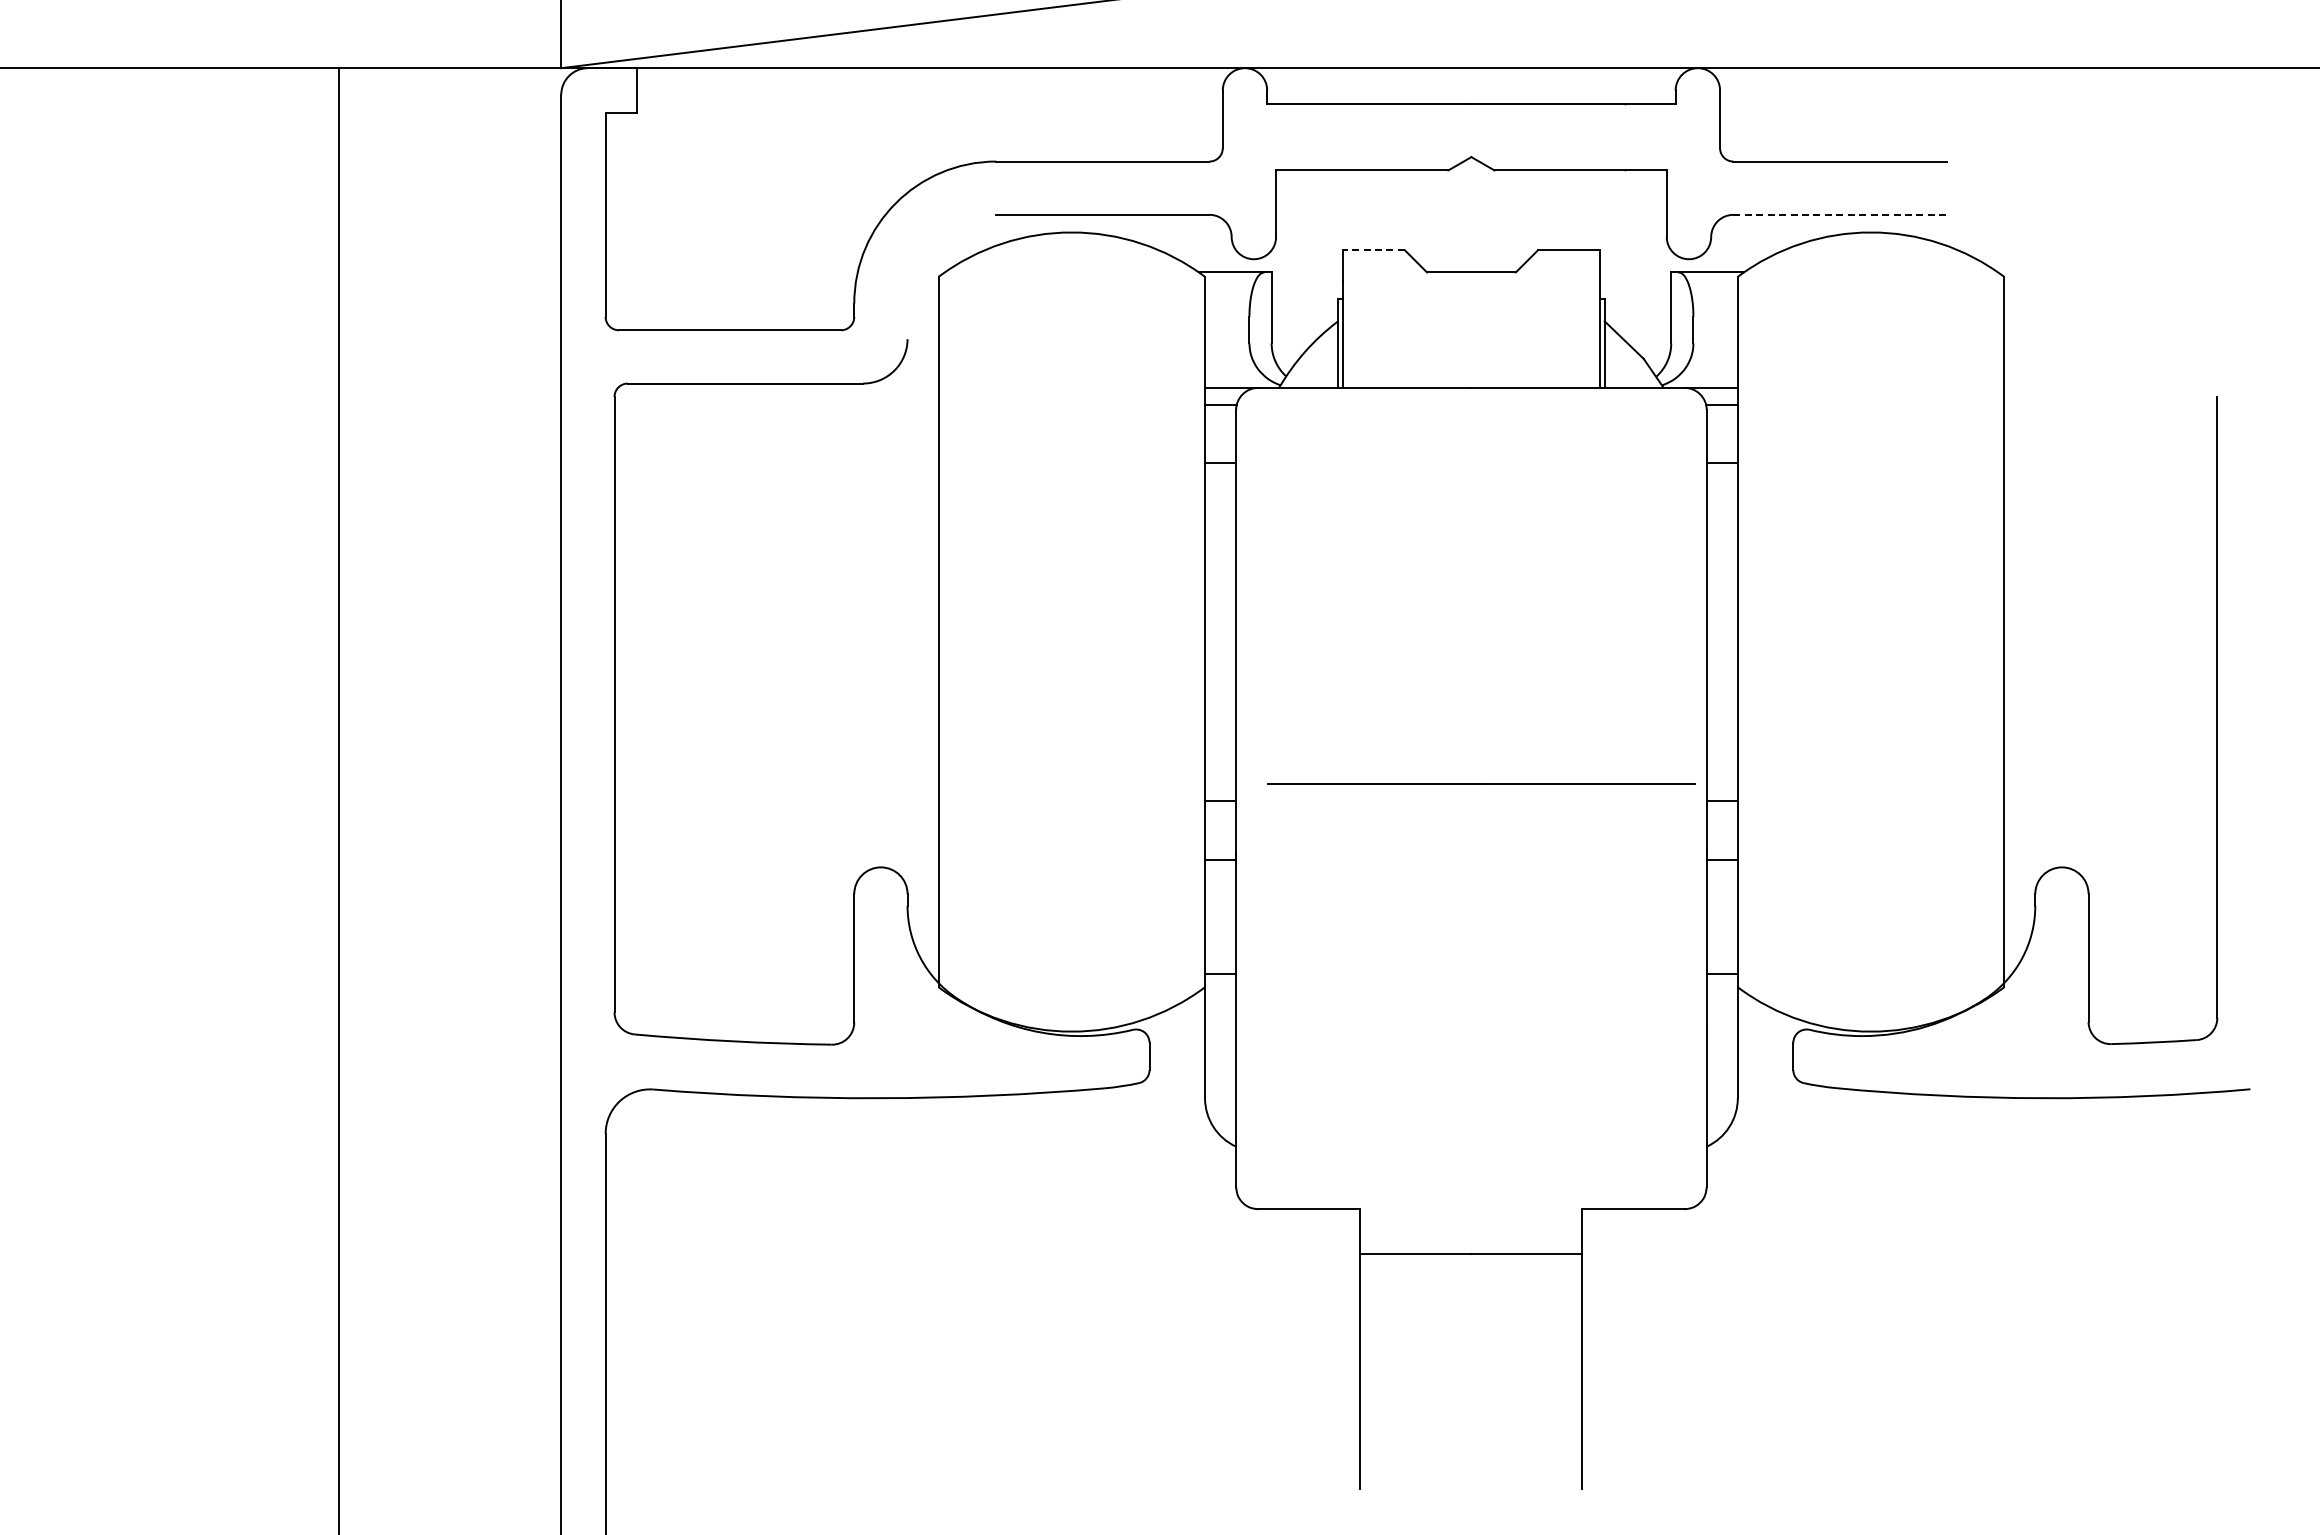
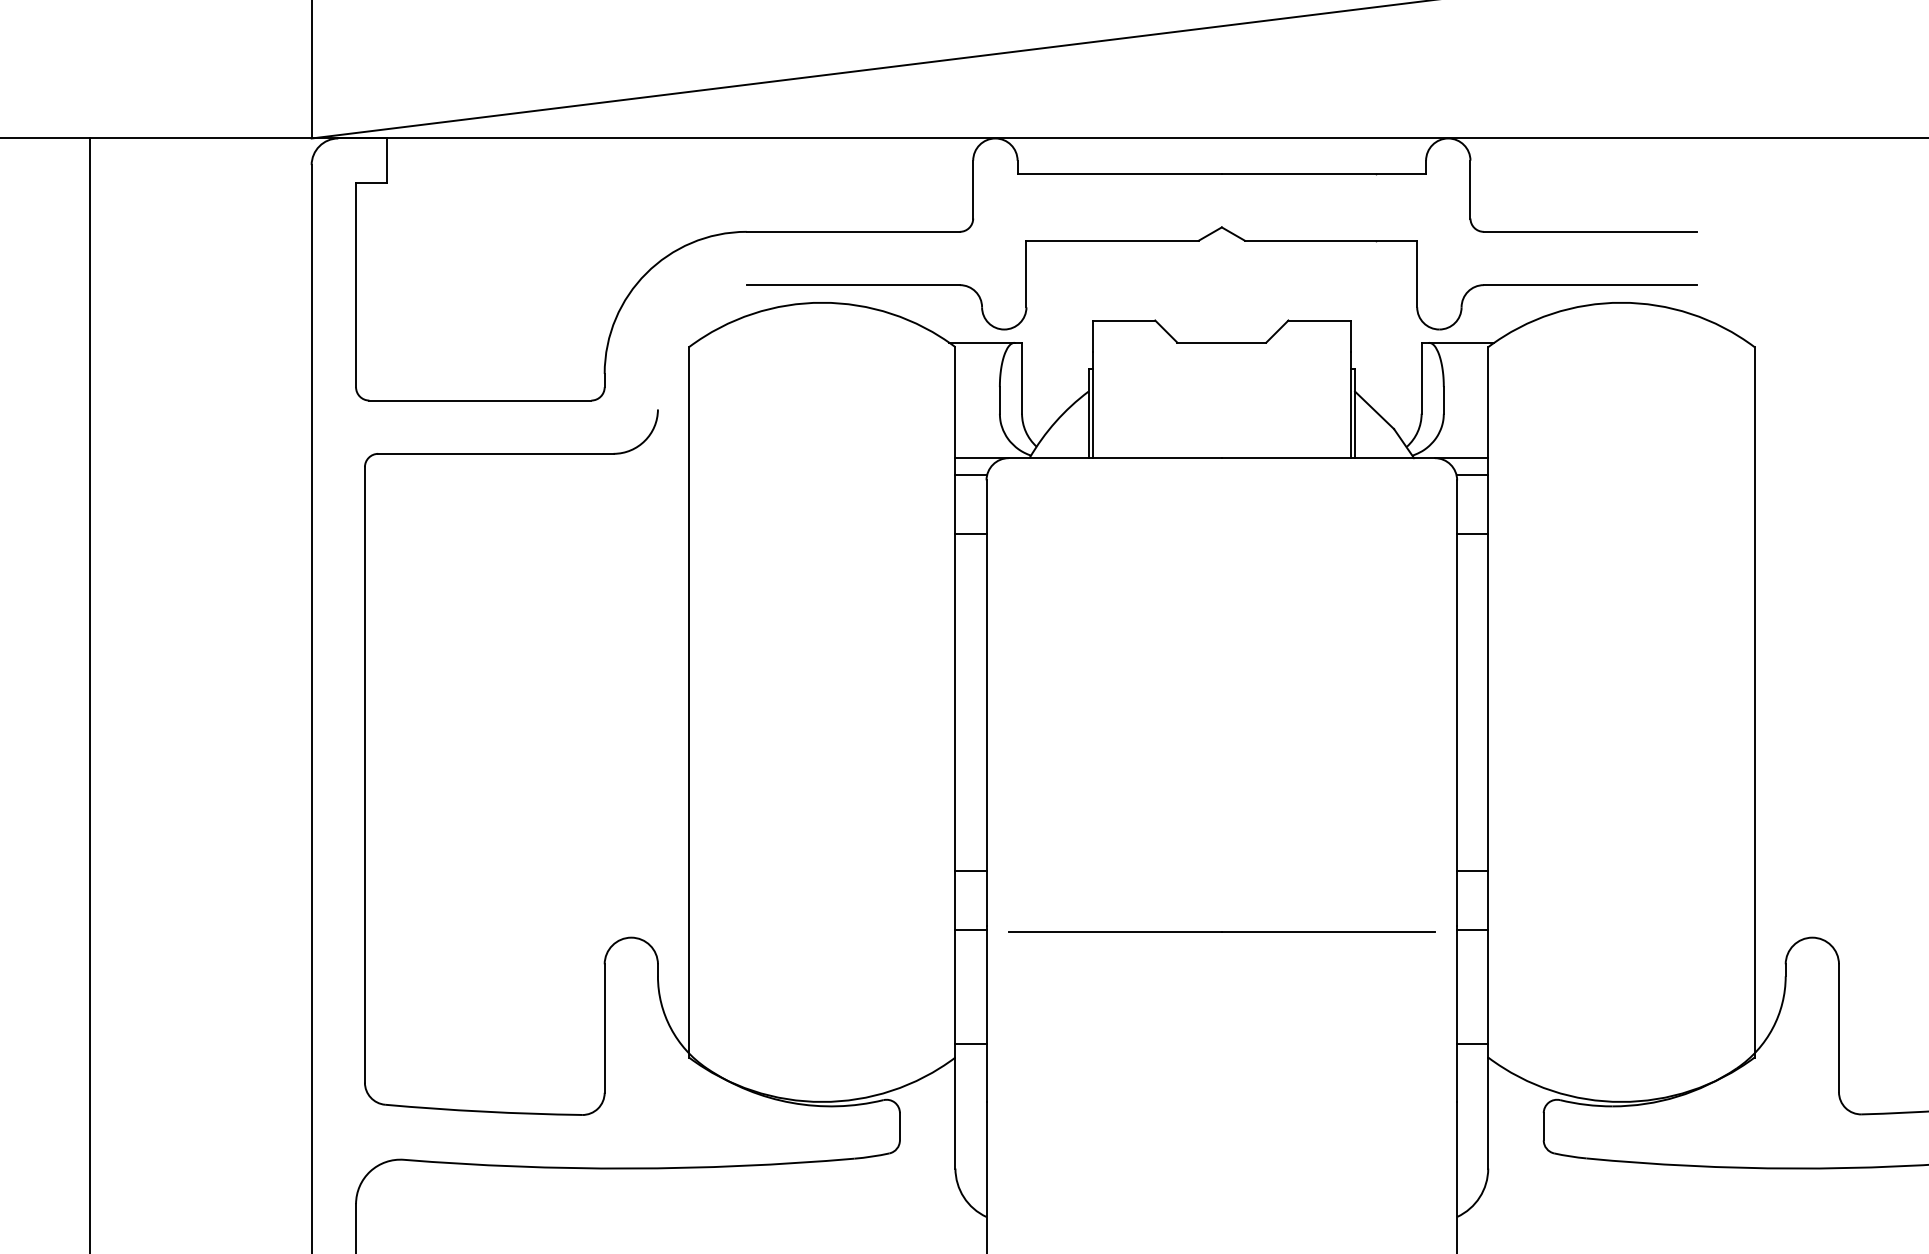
line: (1839, 214) -> (1589, 284), dashed -> solid
line: (1373, 250) -> (1123, 320), dashed -> solid
line: (1481, 783) -> (1221, 931), moved

